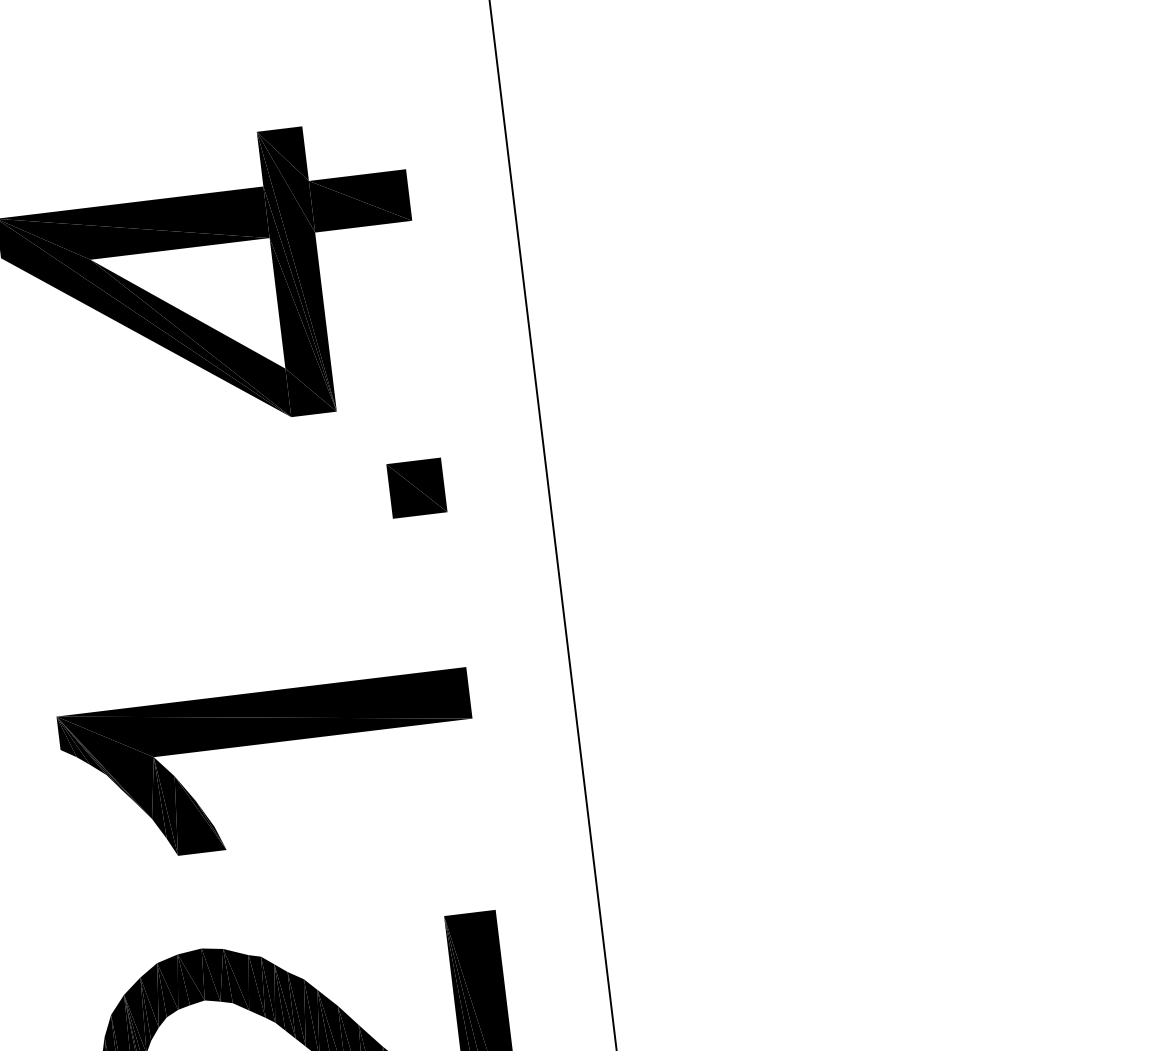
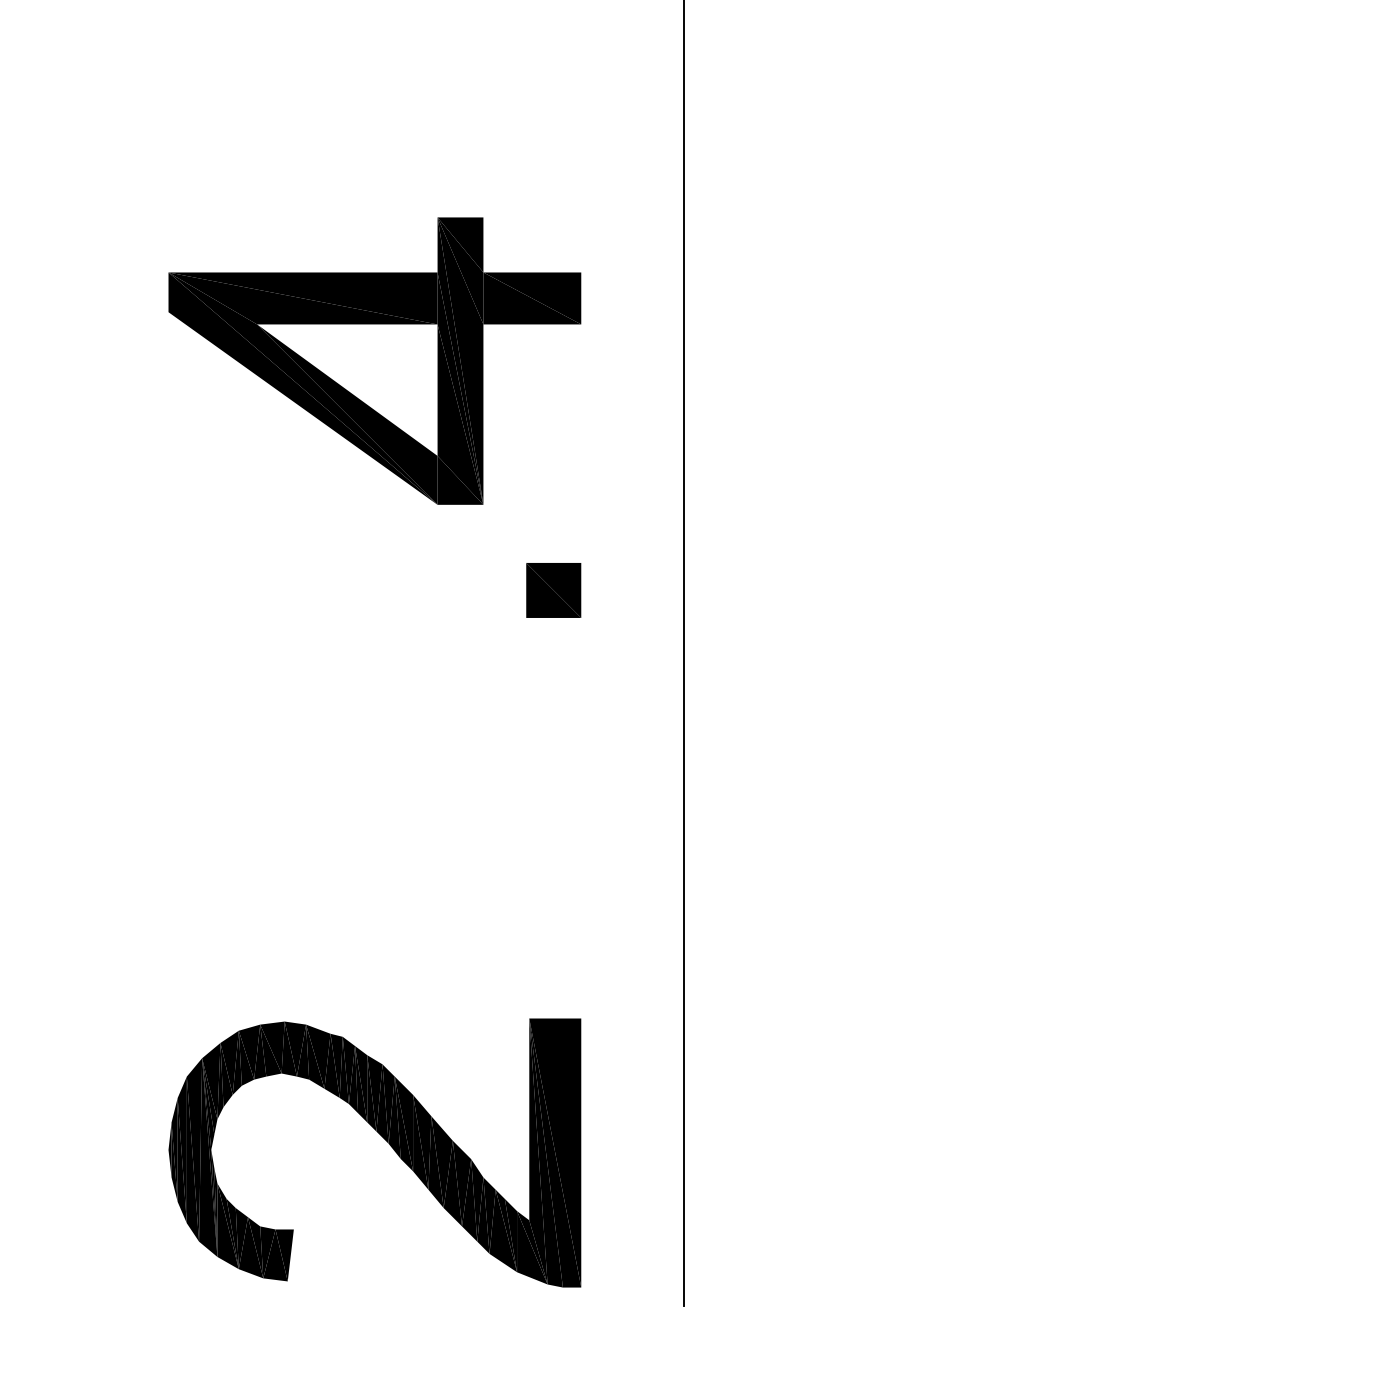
part: (267, 743) -> (374, 825), removed

